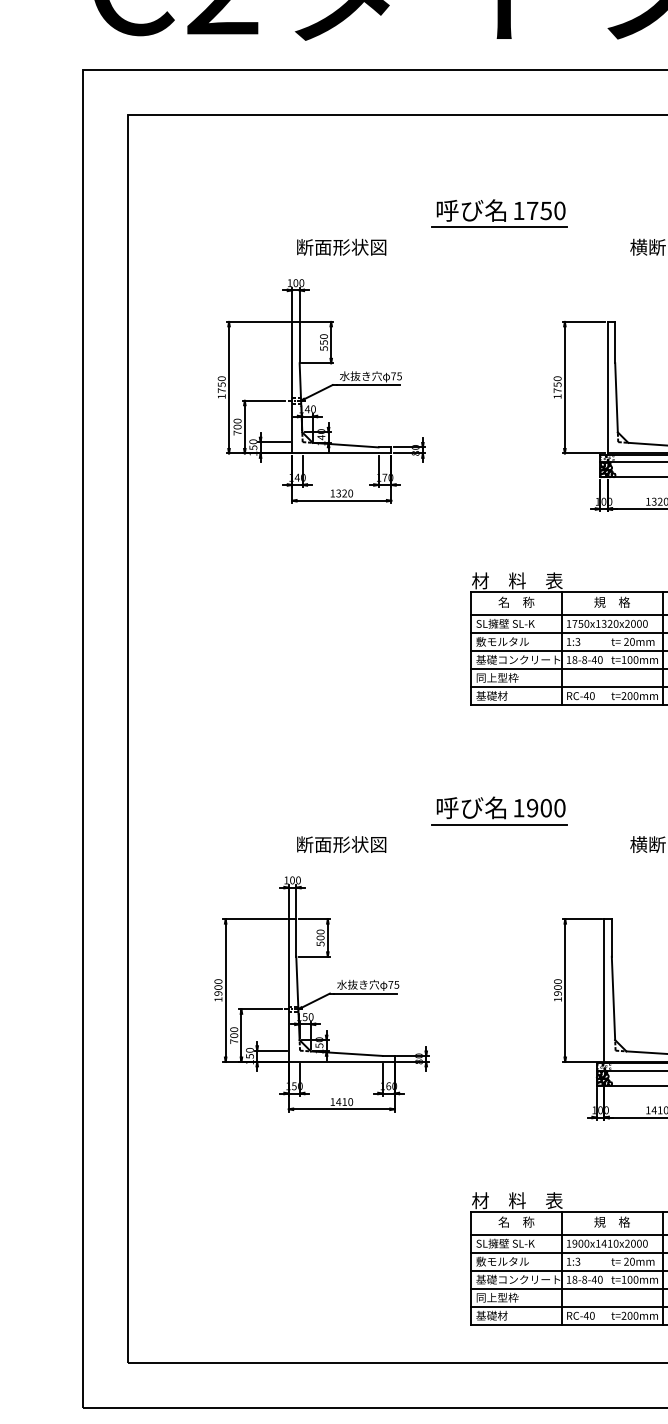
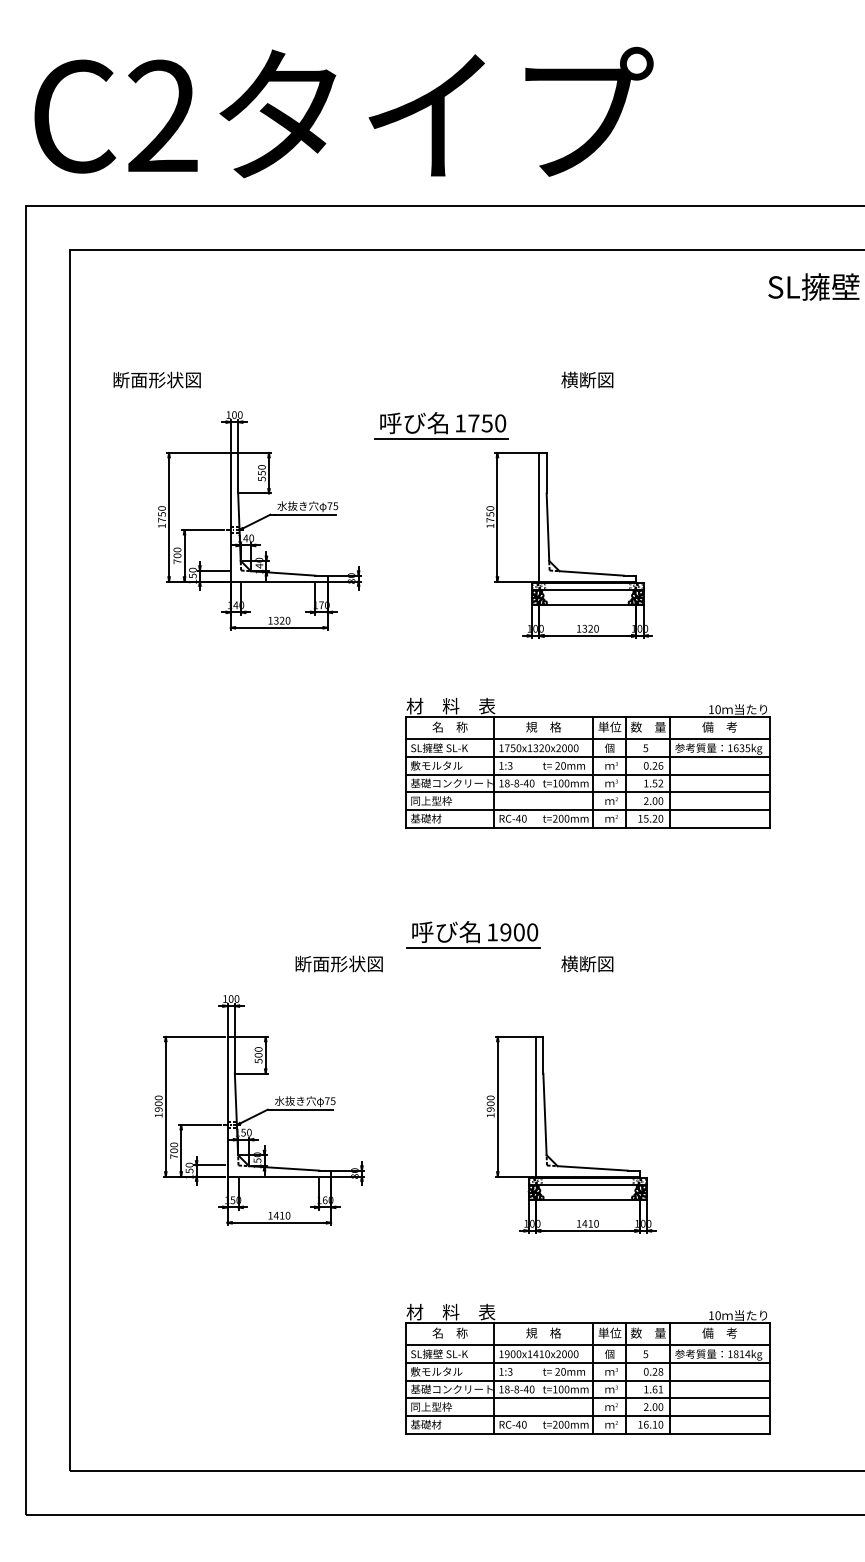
part: (499, 213) -> (441, 425), moved
text: (340, 246) -> (156, 379), moved
part: (499, 810) -> (473, 934), moved
text: (340, 844) -> (338, 963), moved

